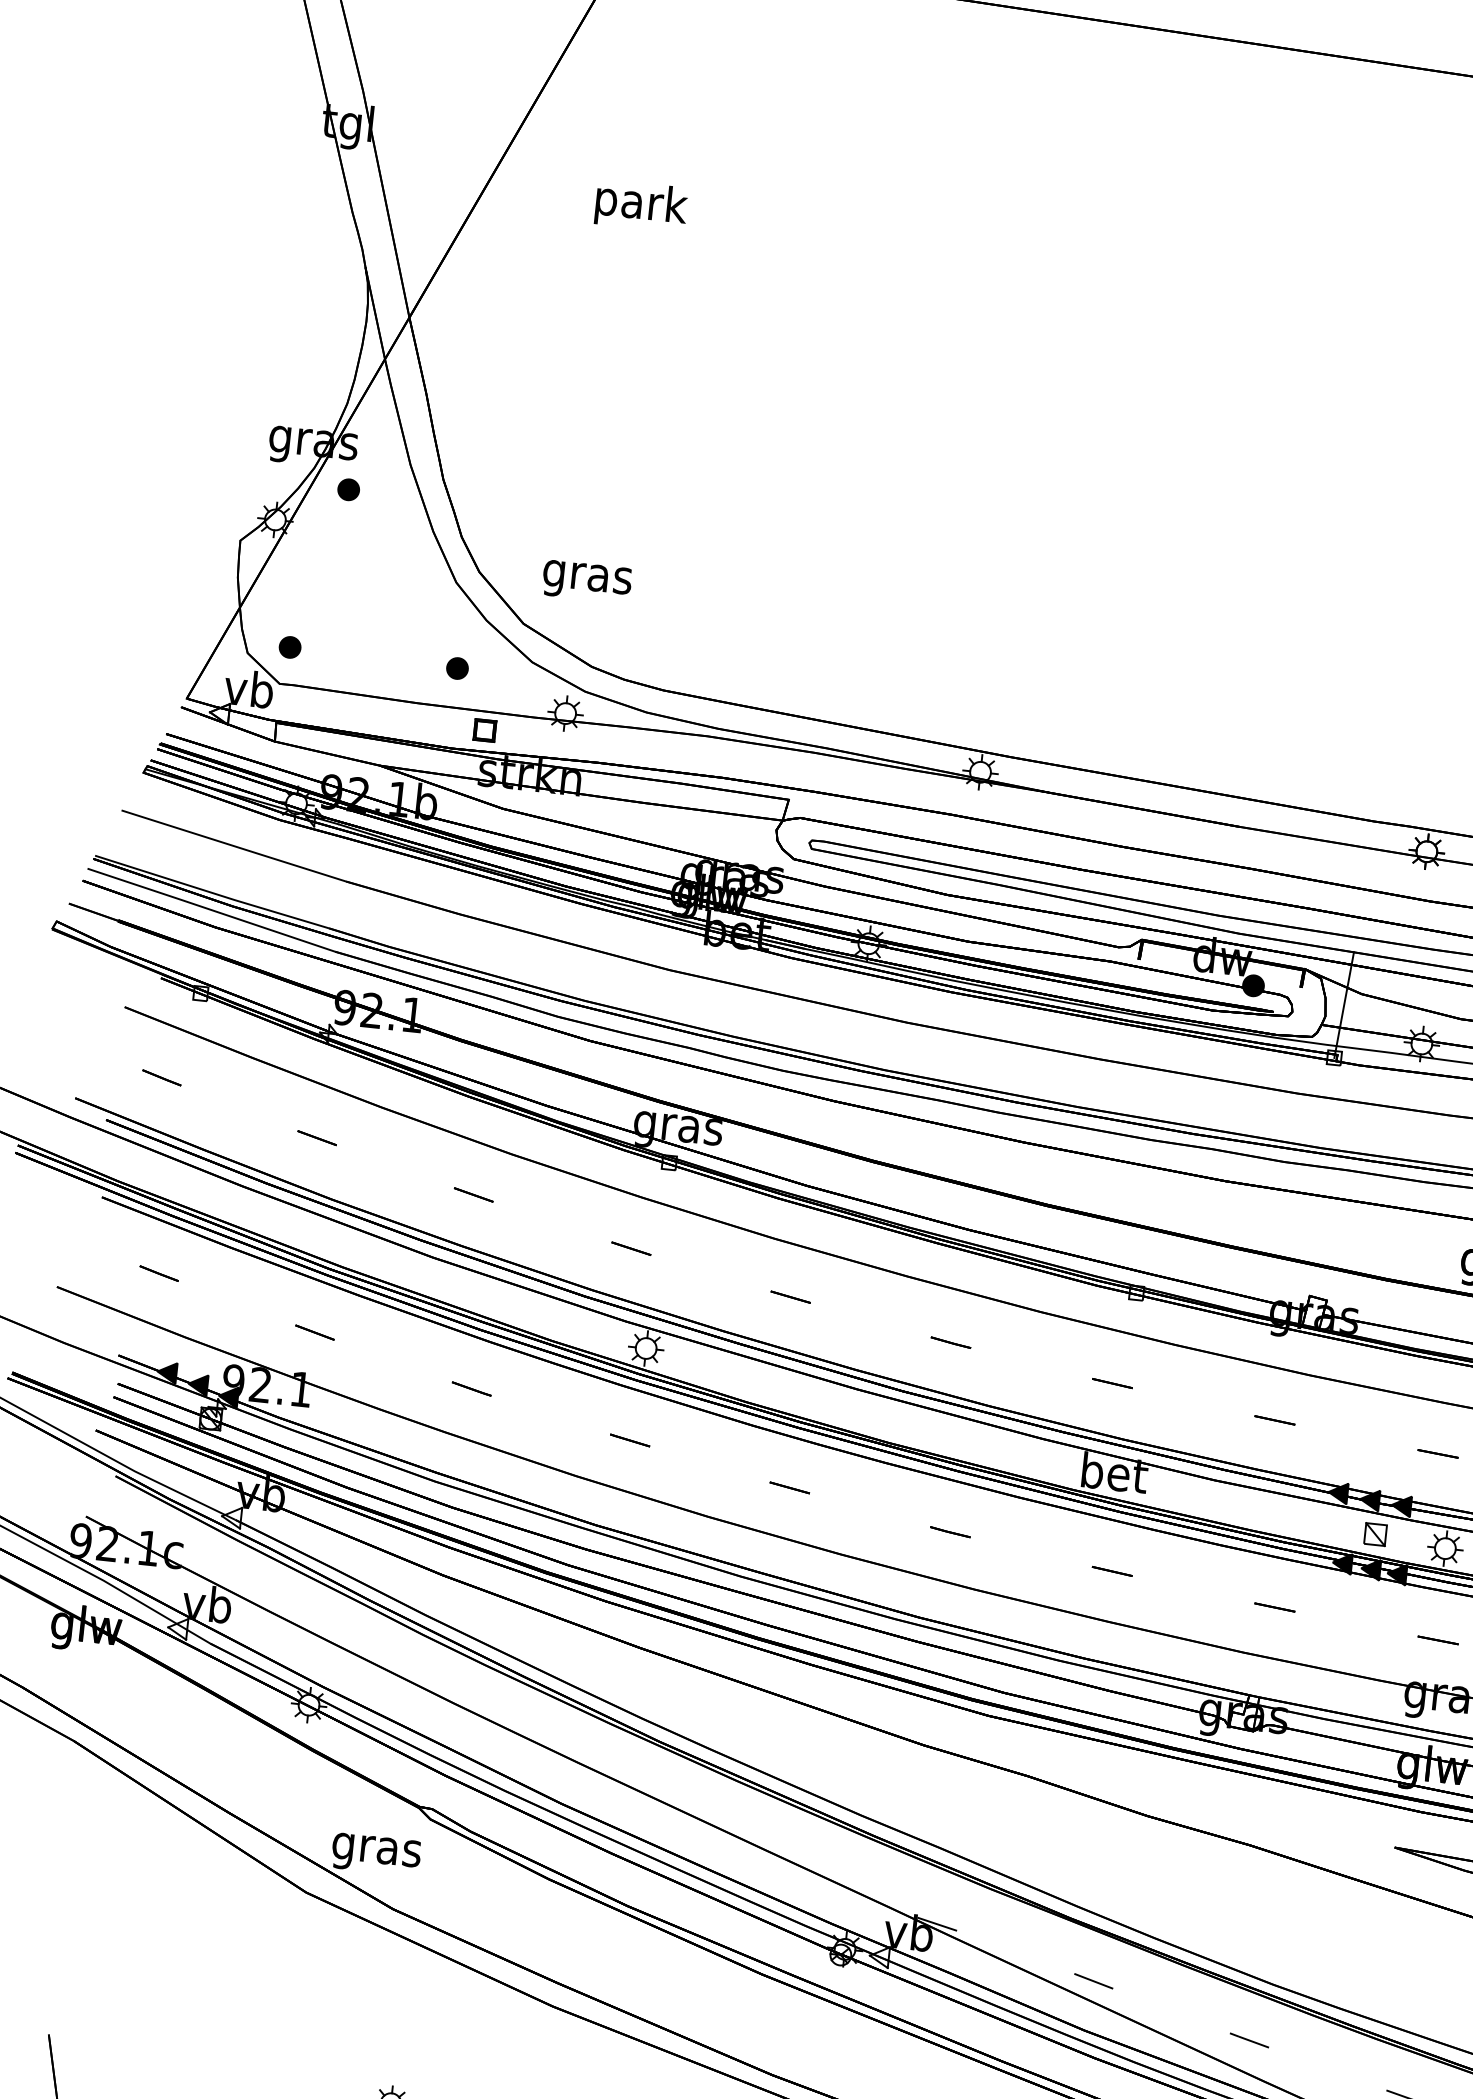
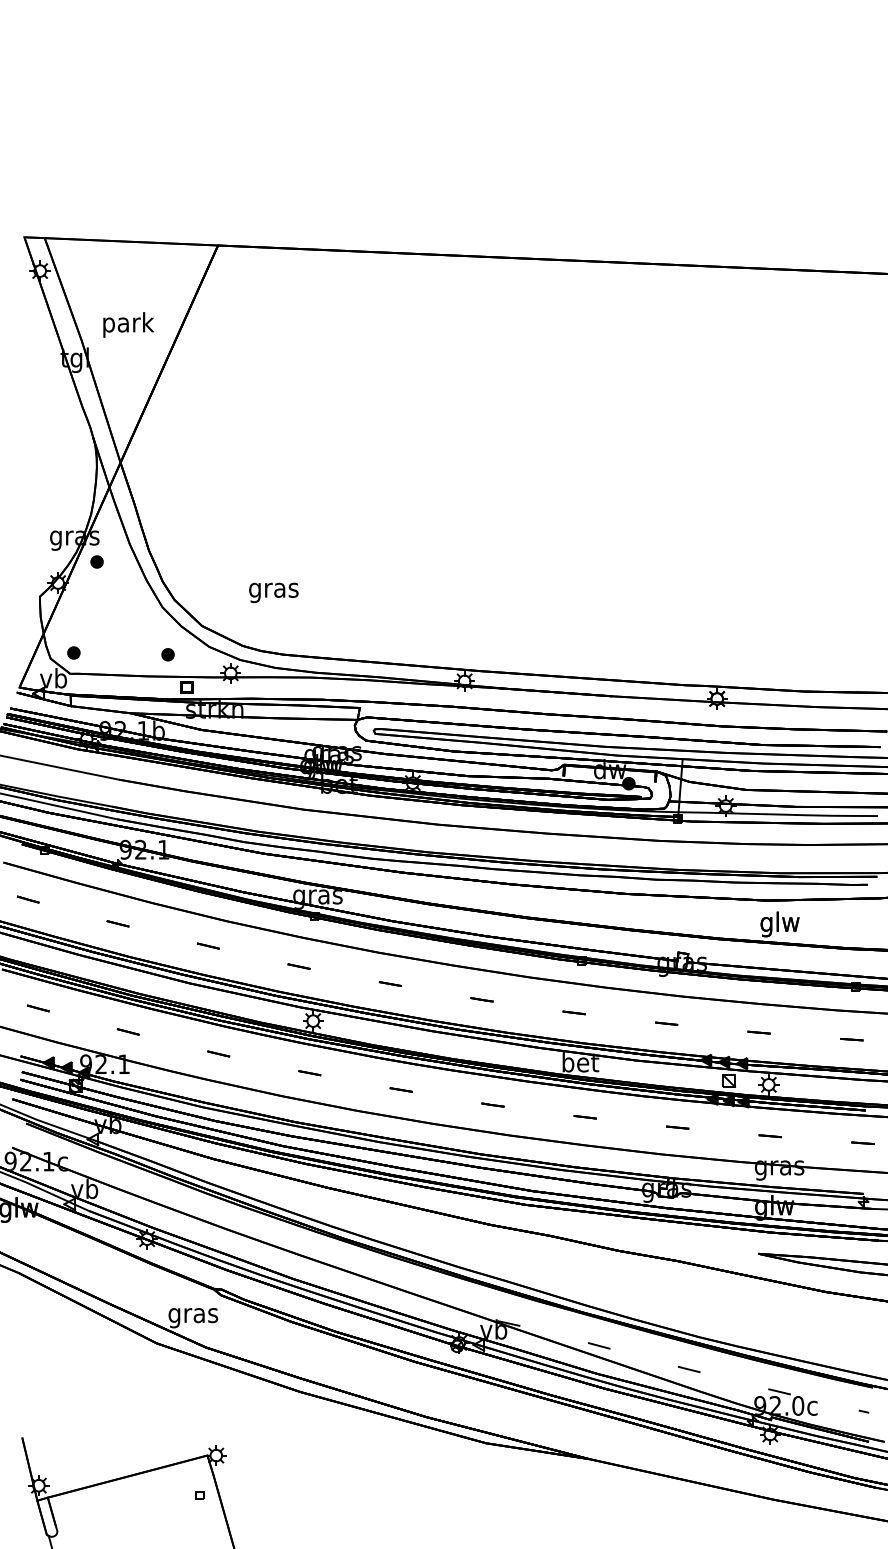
text: (641, 204) -> (128, 324), moved
text: (586, 580) -> (273, 592), moved

